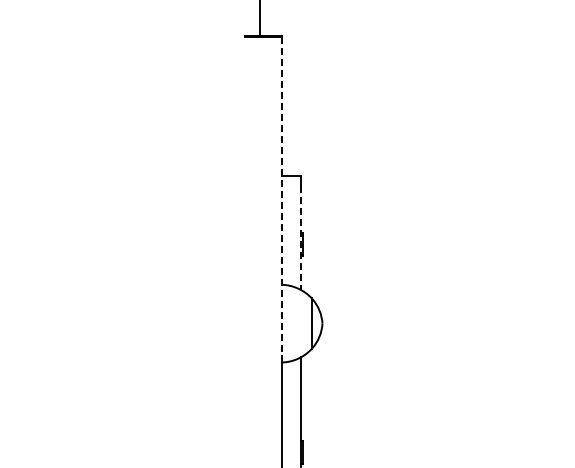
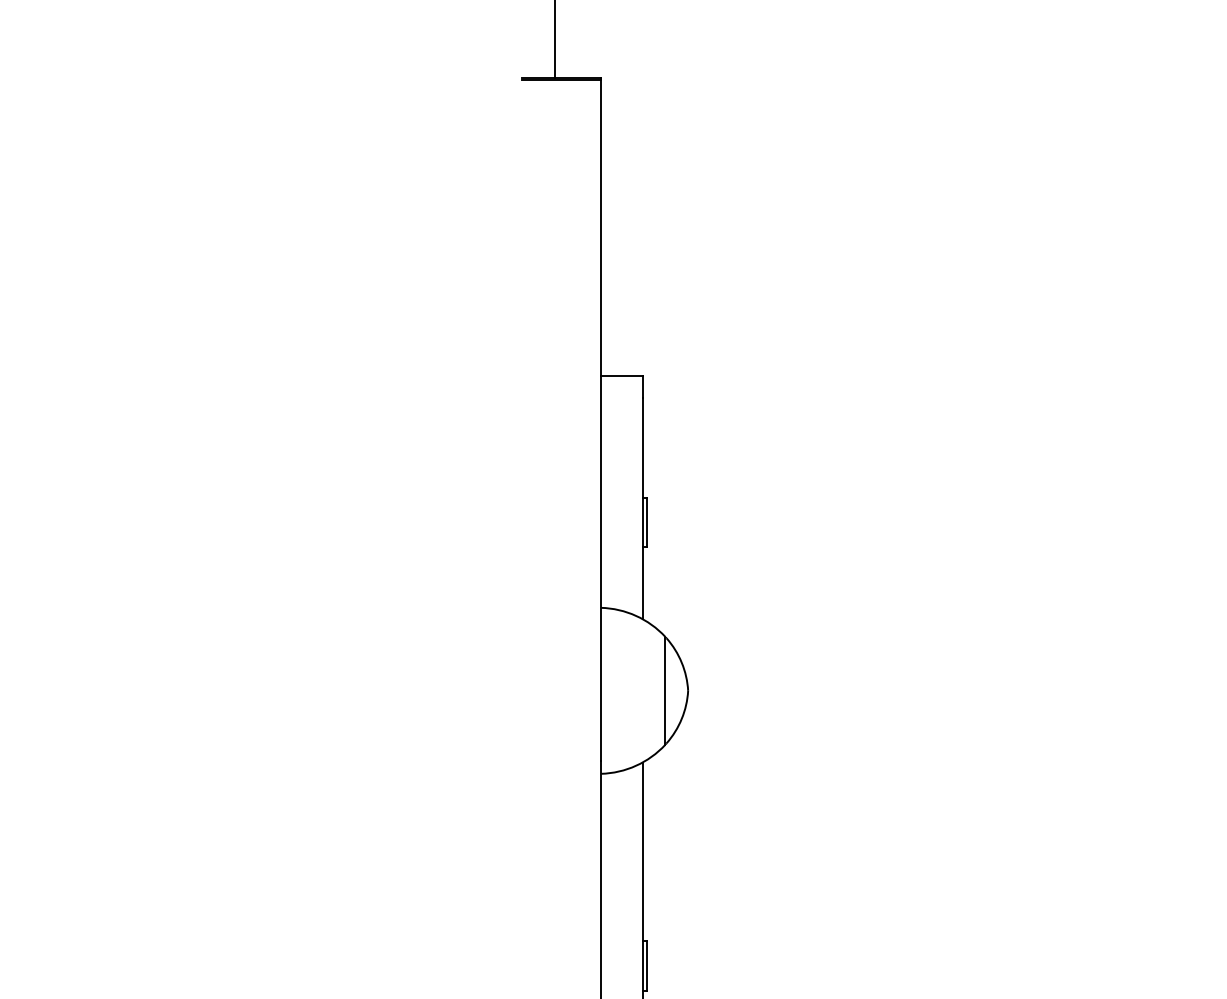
line: (281, 196) -> (600, 419), dashed -> solid
line: (301, 238) -> (643, 509), dashed -> solid

